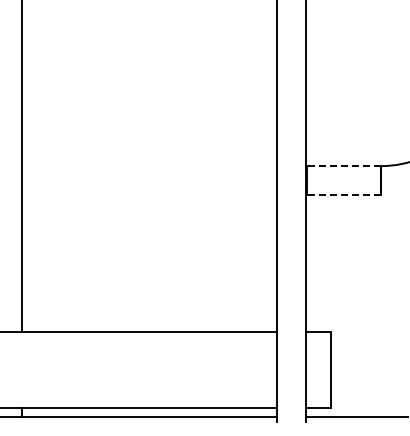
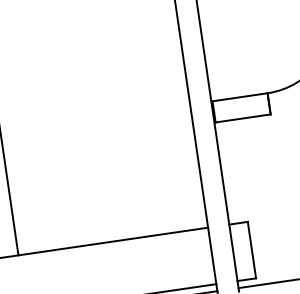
line: (343, 166) -> (239, 97), dashed -> solid
line: (343, 194) -> (242, 118), dashed -> solid

